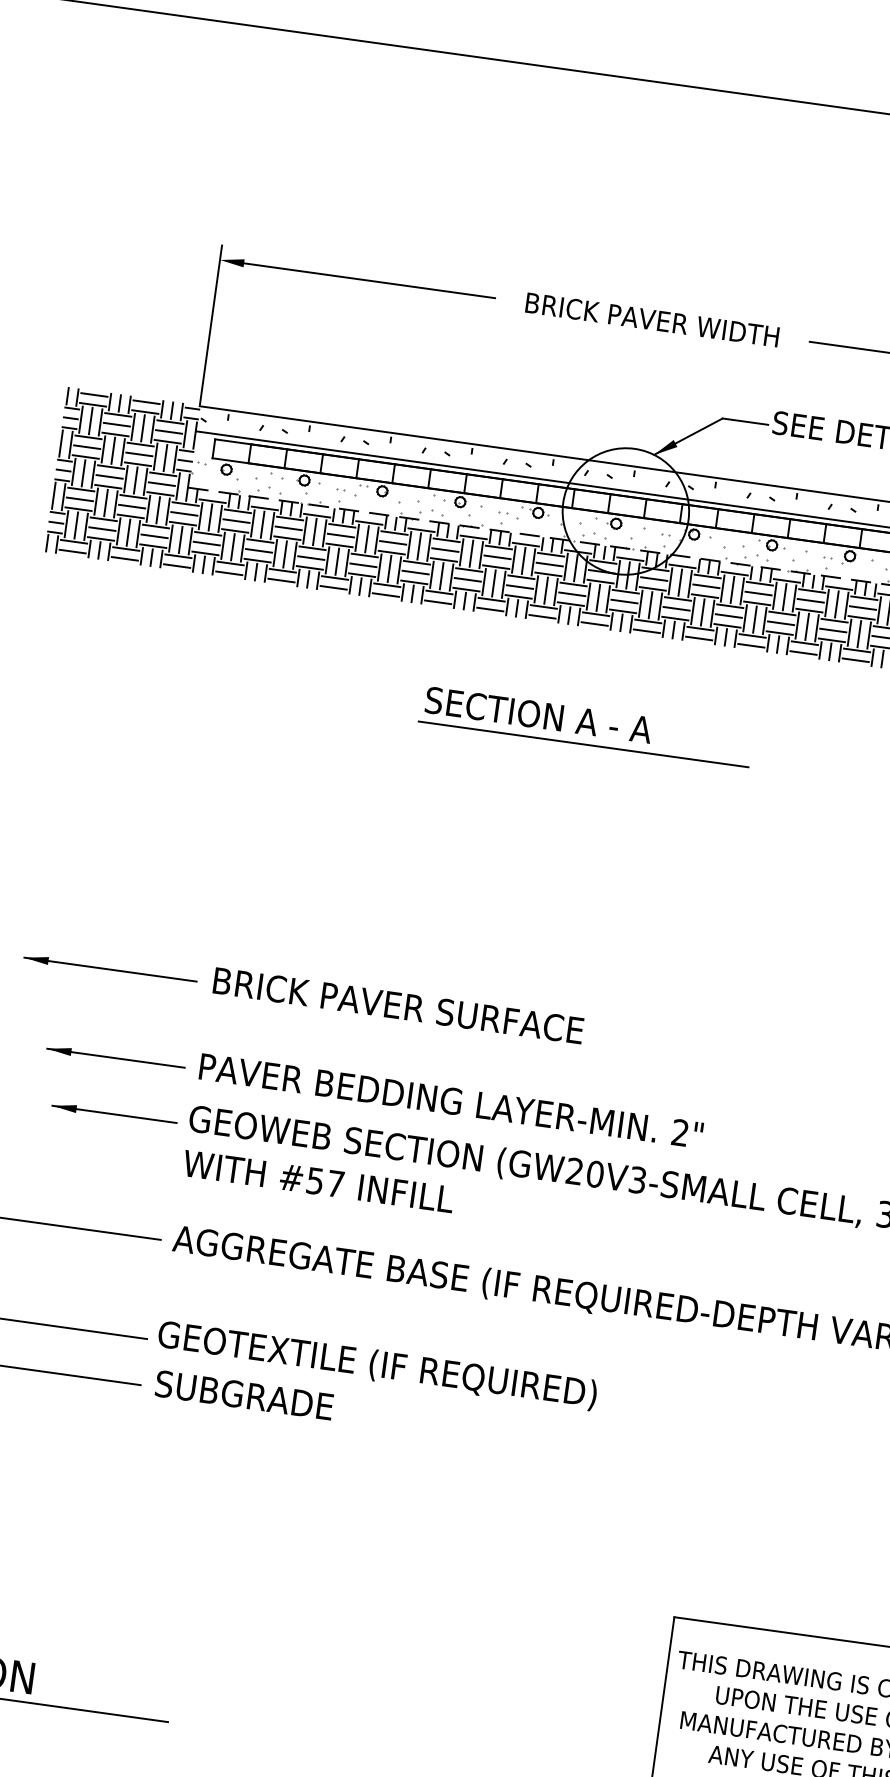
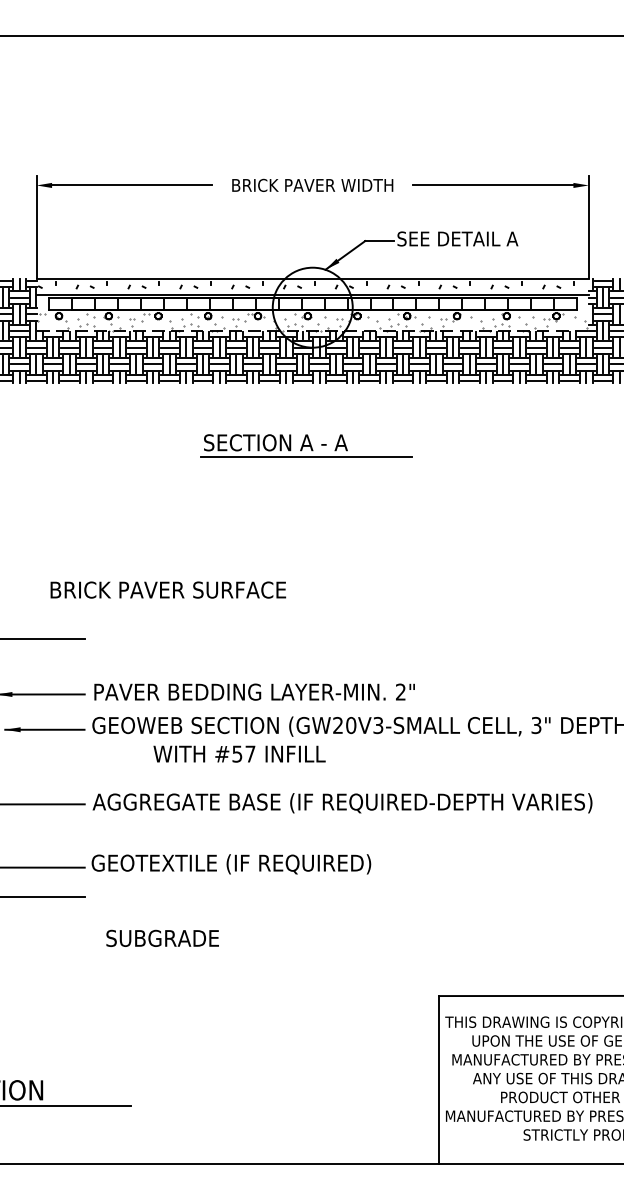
text: (398, 1004) -> (168, 589), moved
text: (318, 1180) -> (239, 753), moved
text: (244, 1393) -> (162, 937), moved

